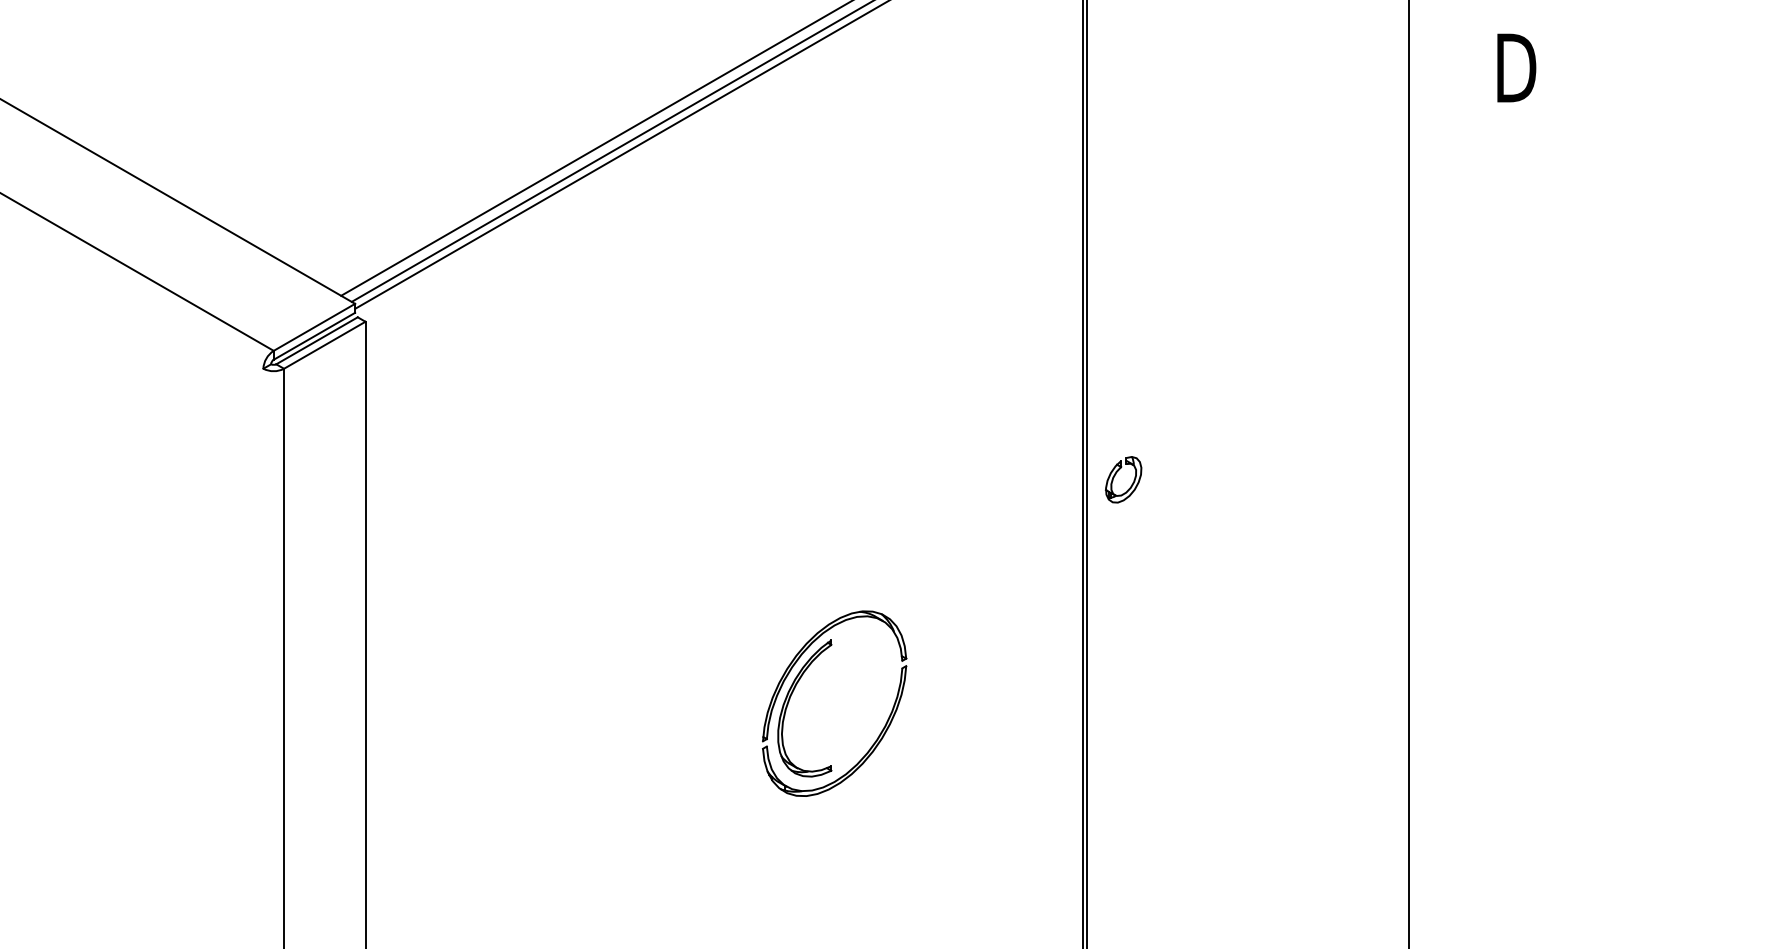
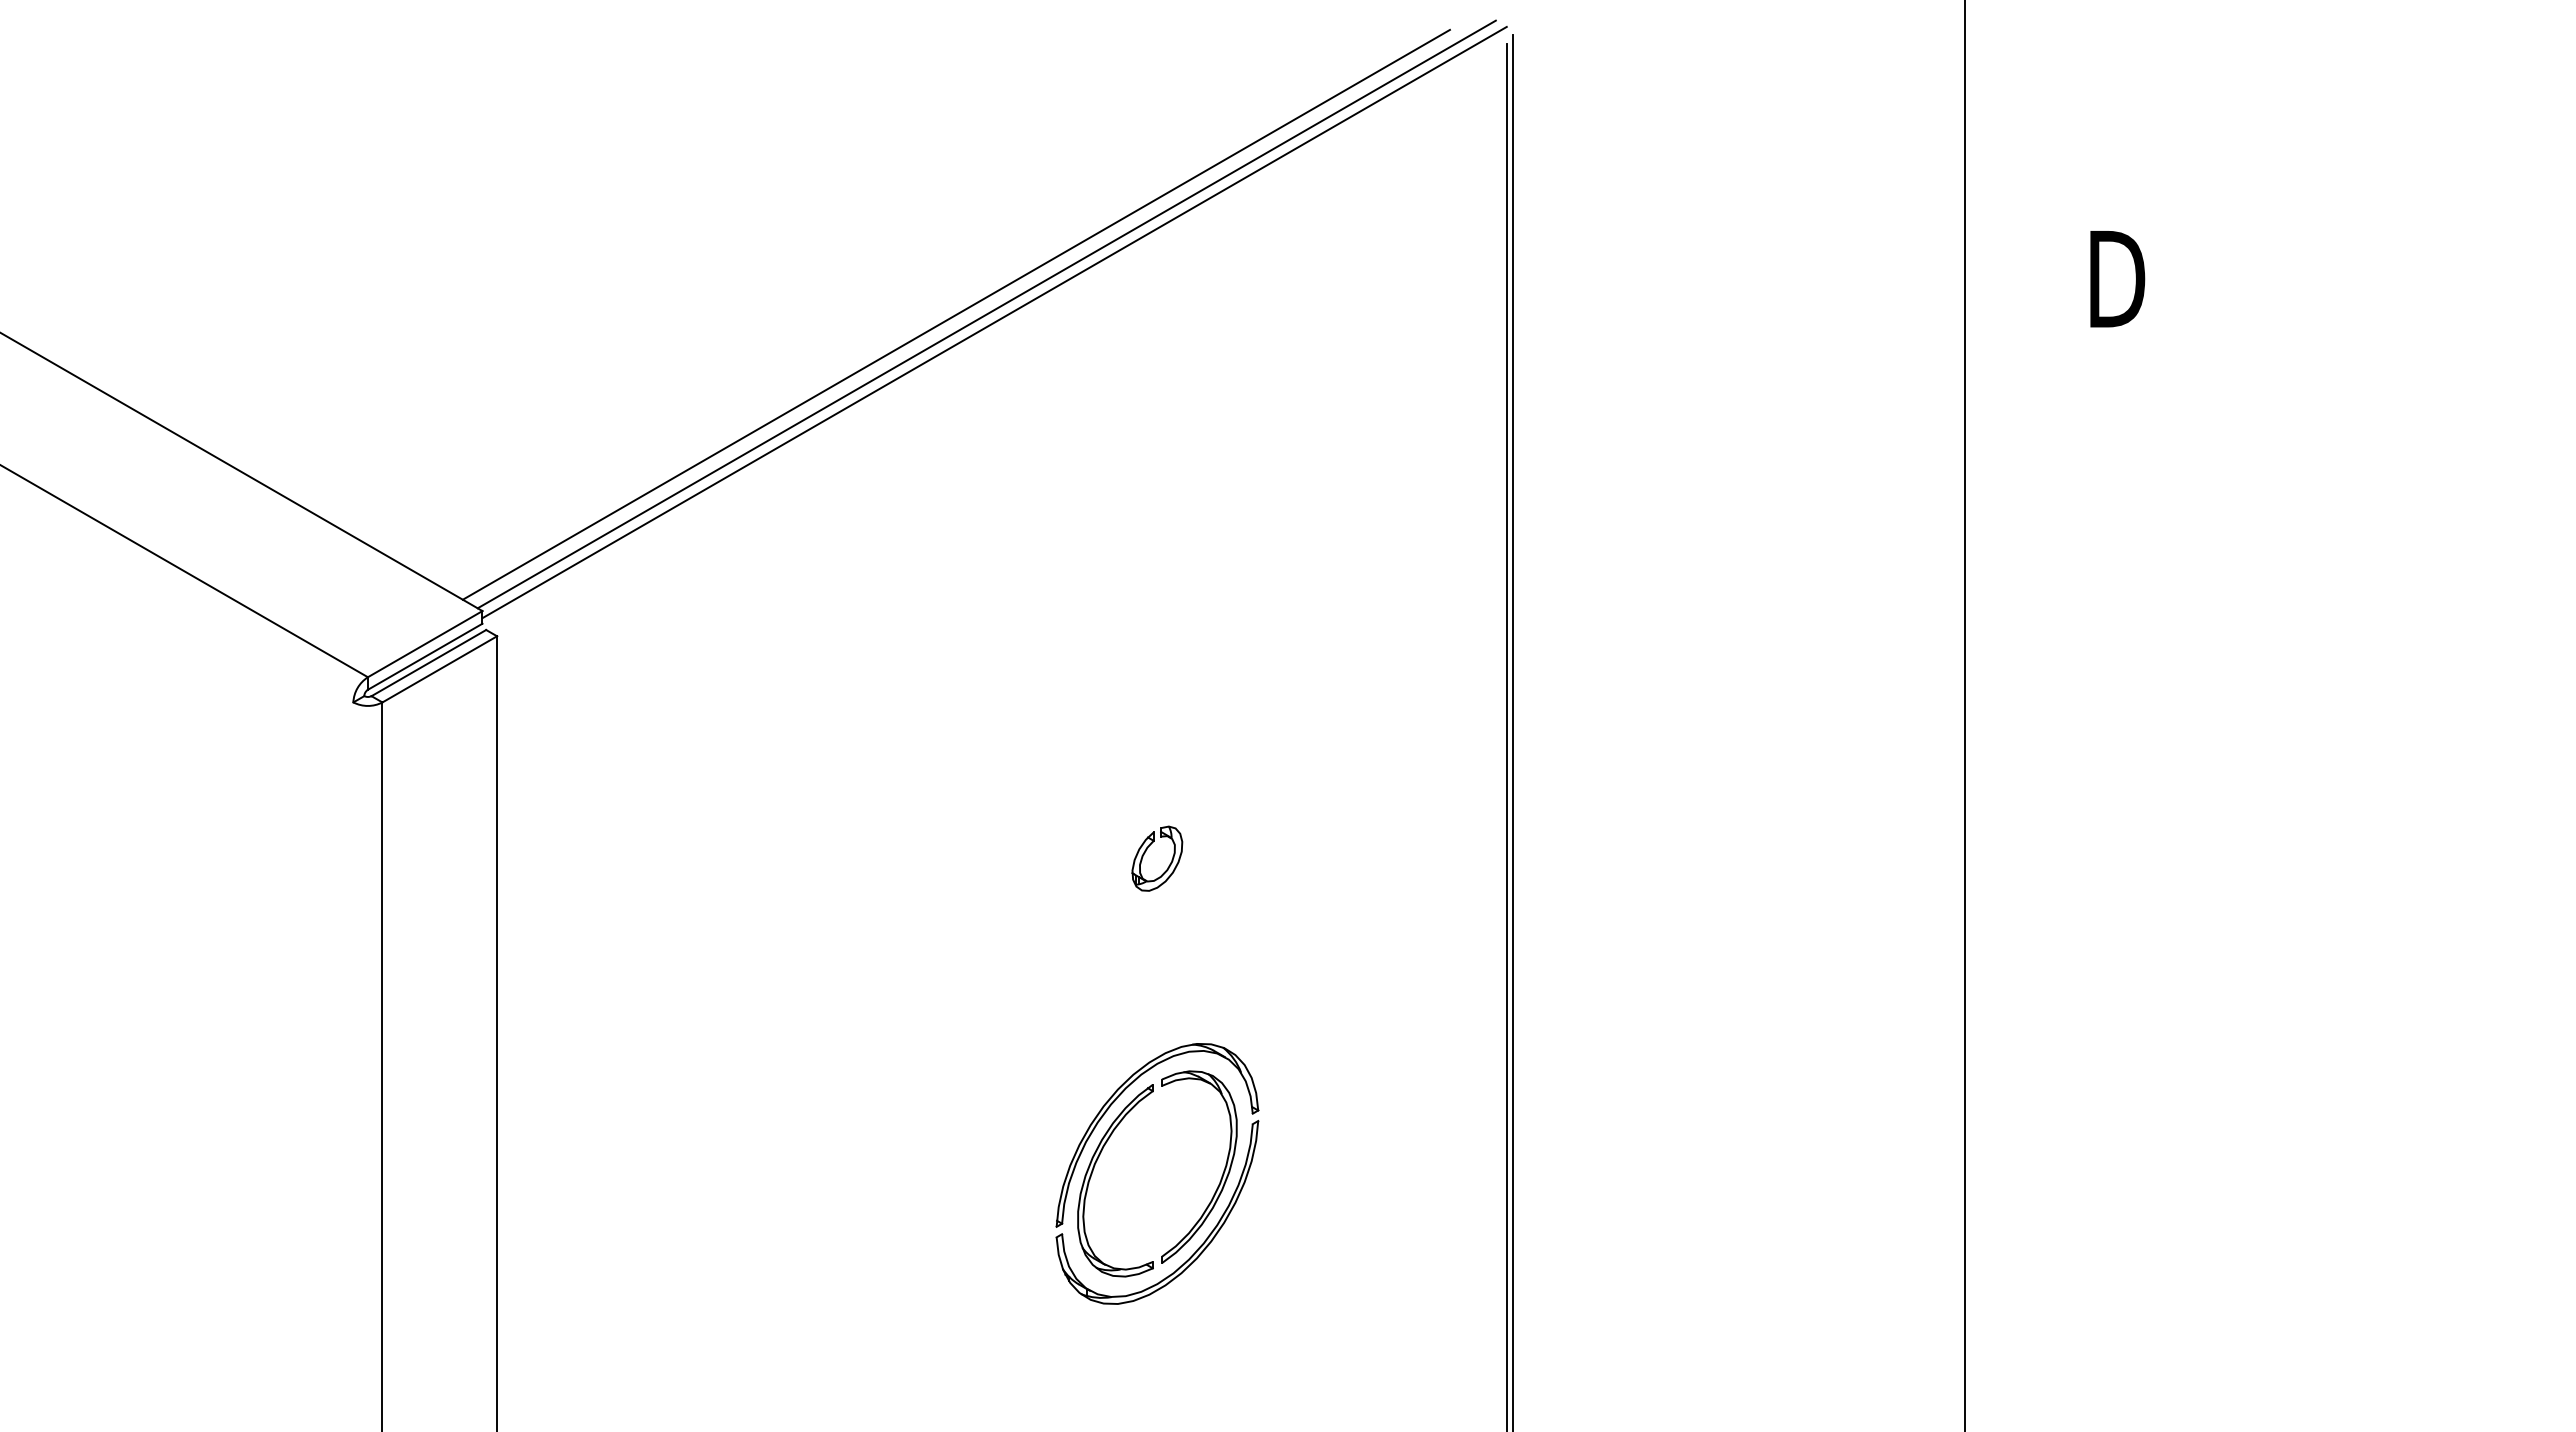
part: (1115, 476) -> (1145, 853), moved
part: (880, 703) -> (1222, 1173), added

